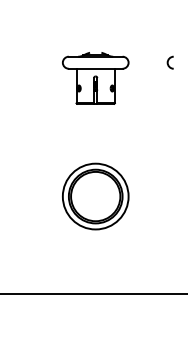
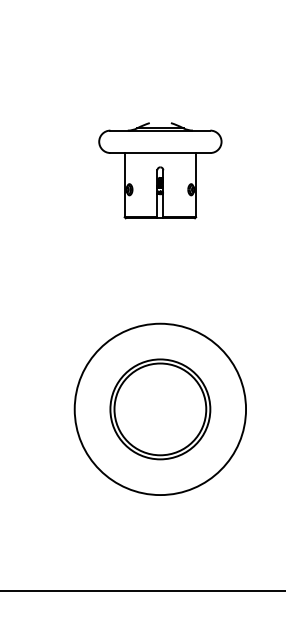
part: (95, 78) -> (159, 171), moved
circle: (95, 196) -> (159, 409), size x1.4

